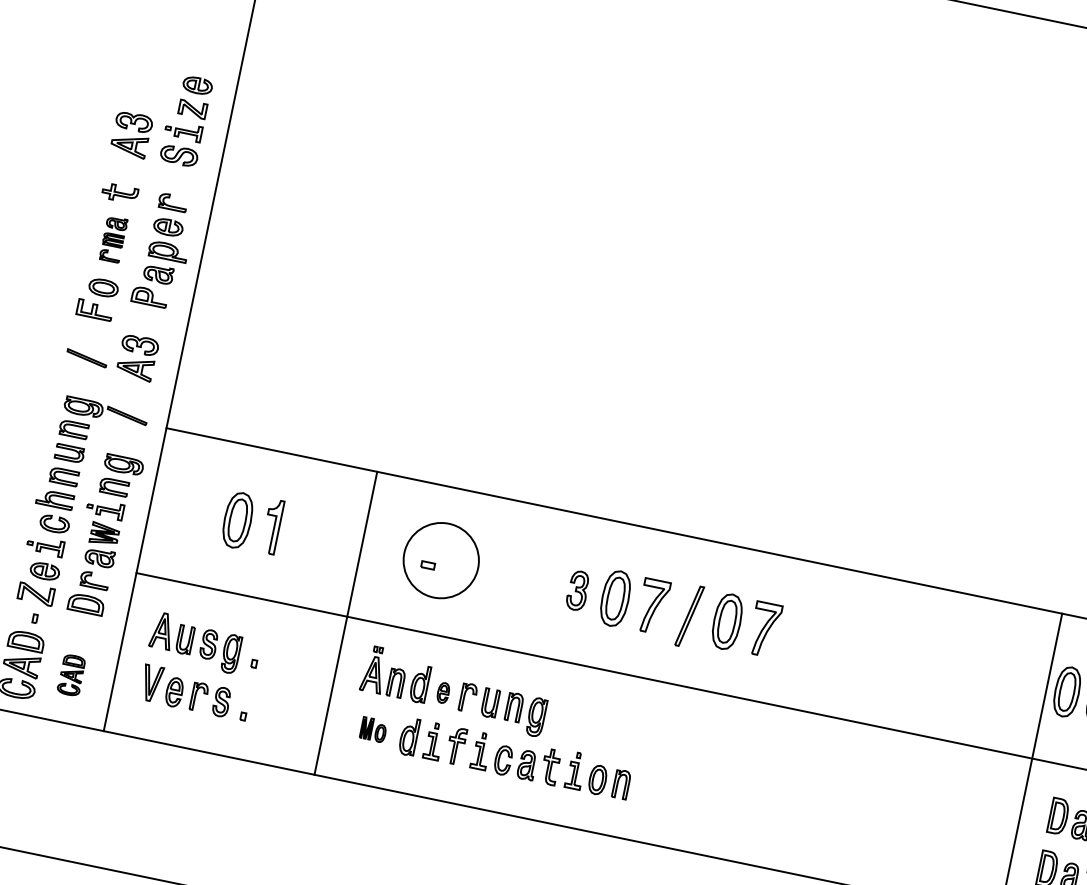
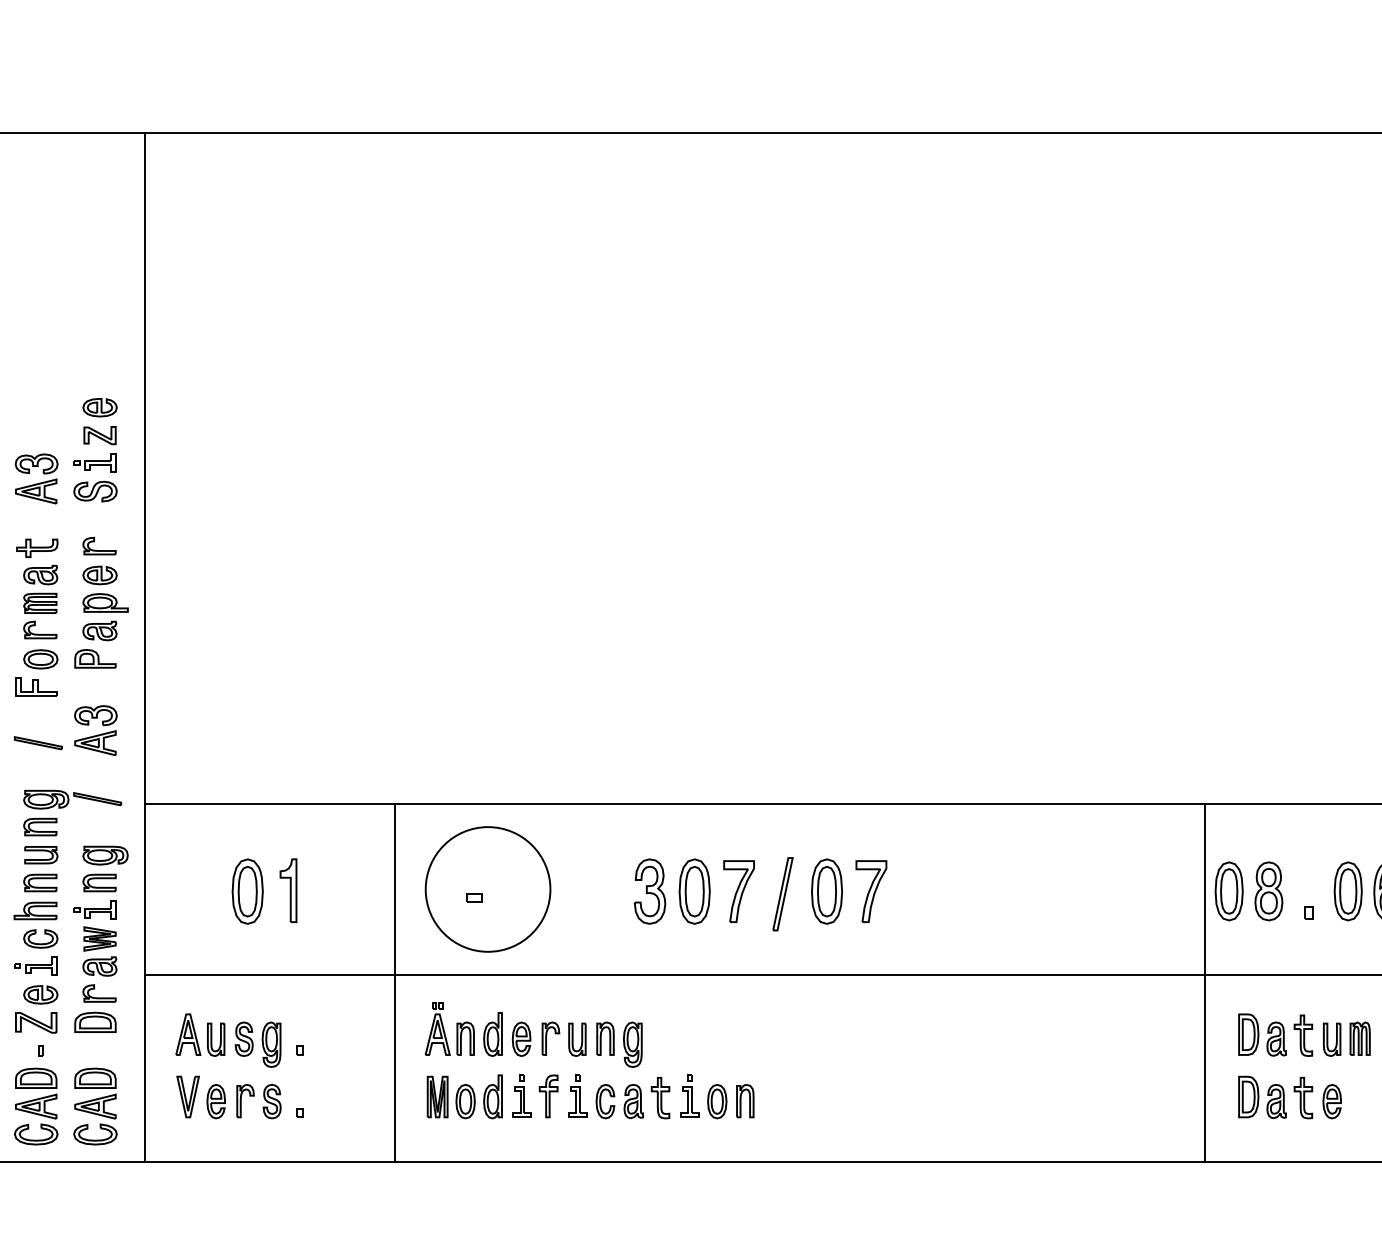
part: (113, 238) -> (40, 601), size x1.43
circle: (440, 560) -> (487, 889), size x1.43
part: (578, 590) -> (650, 891), size x1.43
part: (71, 675) -> (95, 1106), size x1.67
part: (443, 692) -> (521, 1038), size x1.43
part: (373, 729) -> (450, 1097), size x1.67

